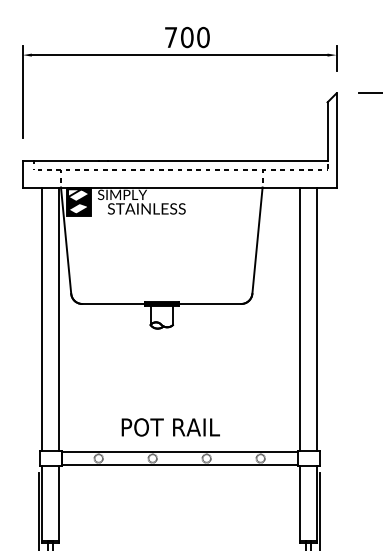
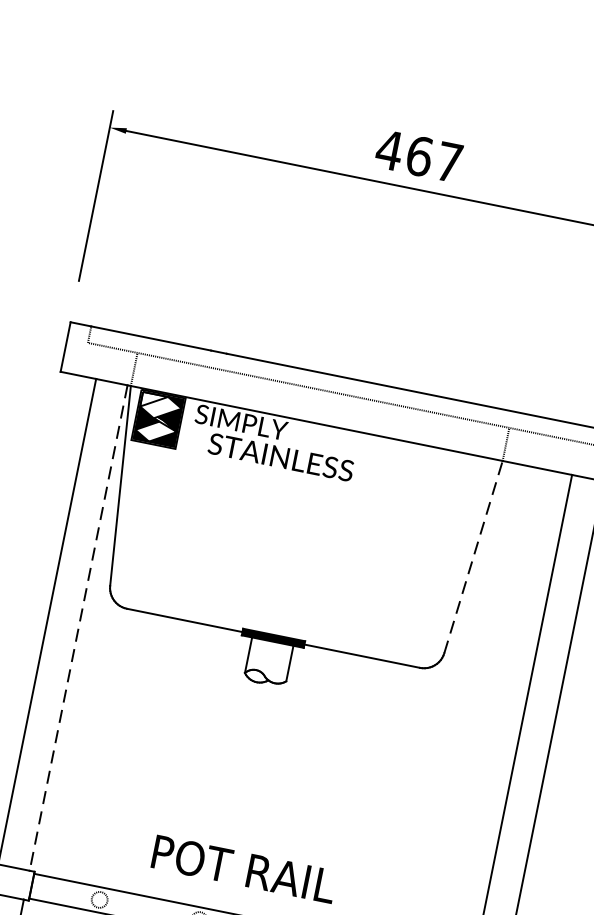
text: (186, 37) -> (418, 155), 700 -> 467
line: (257, 240) -> (473, 556), solid -> dashed
line: (59, 319) -> (79, 628), solid -> dashed

